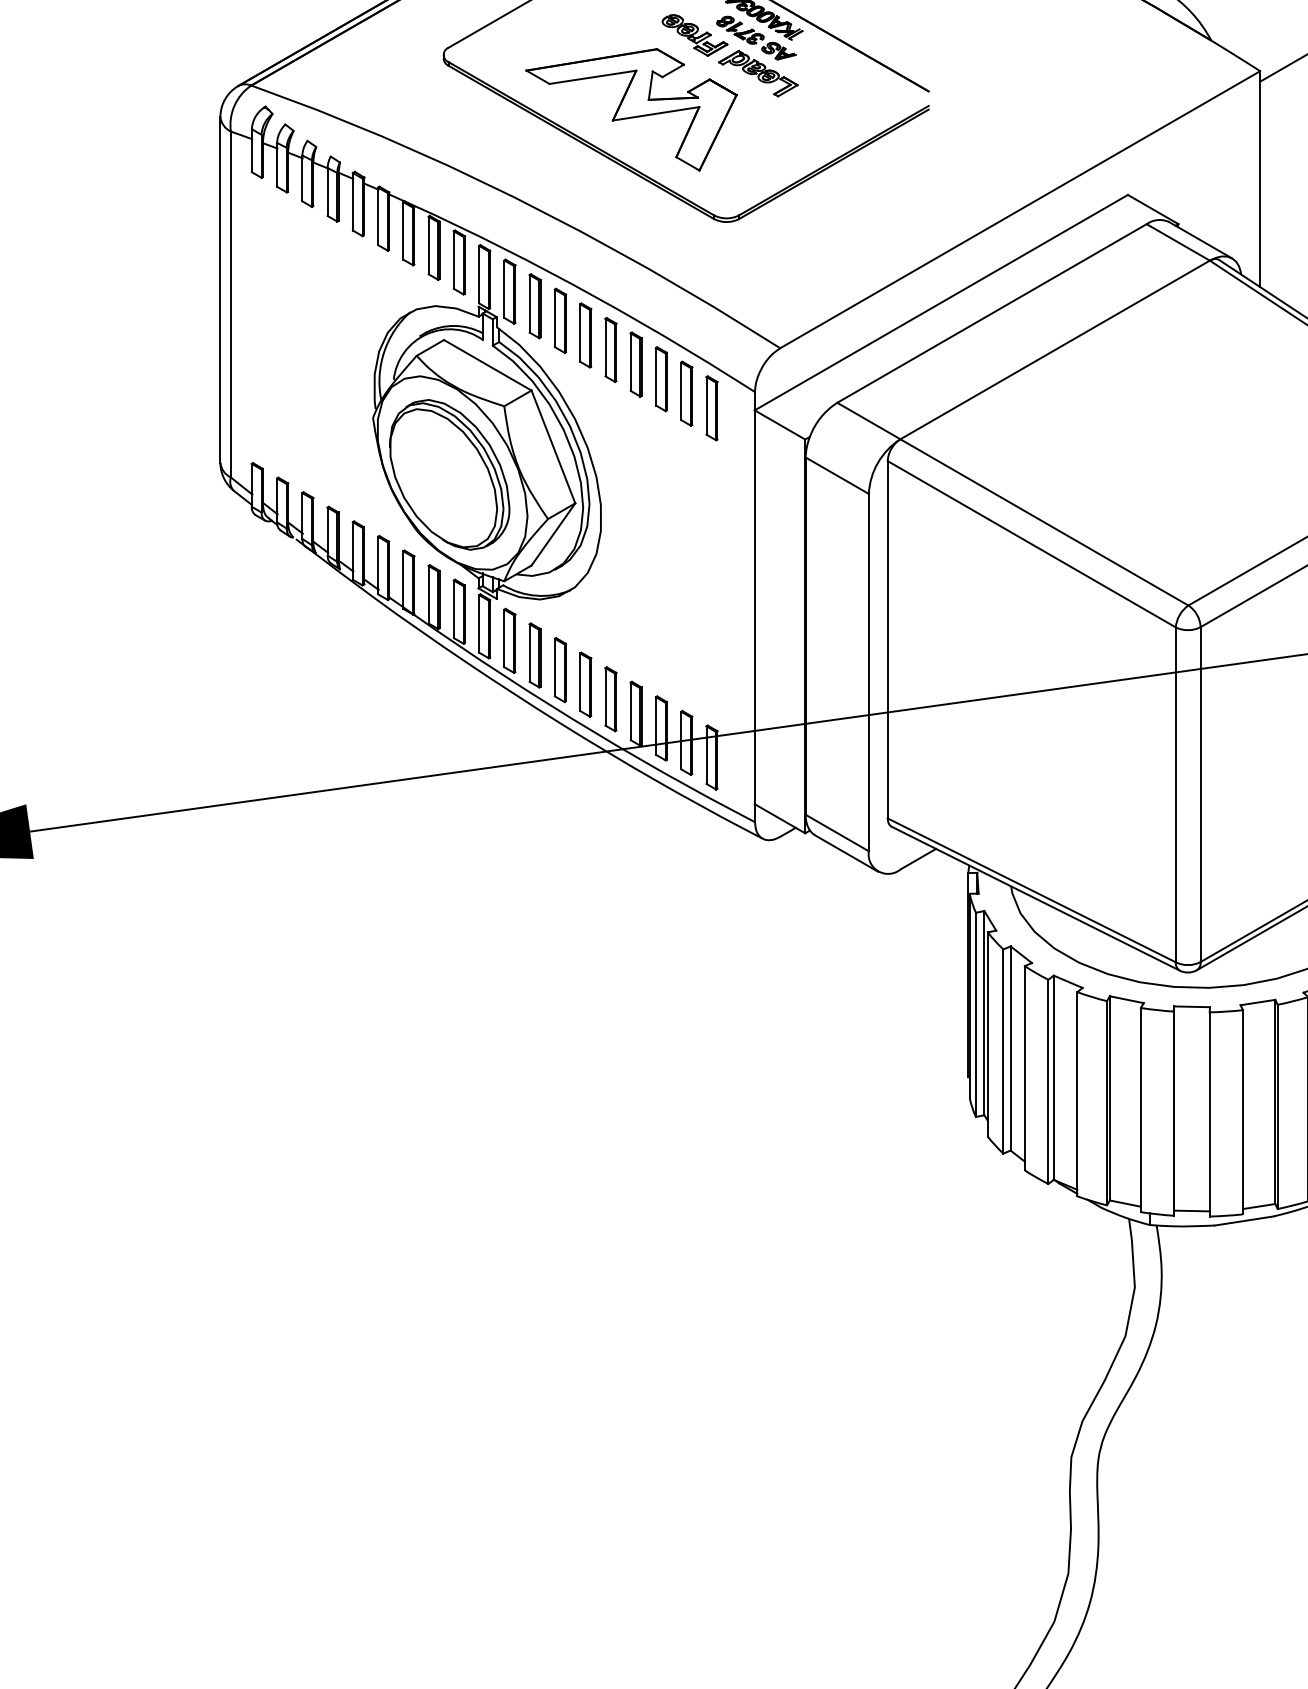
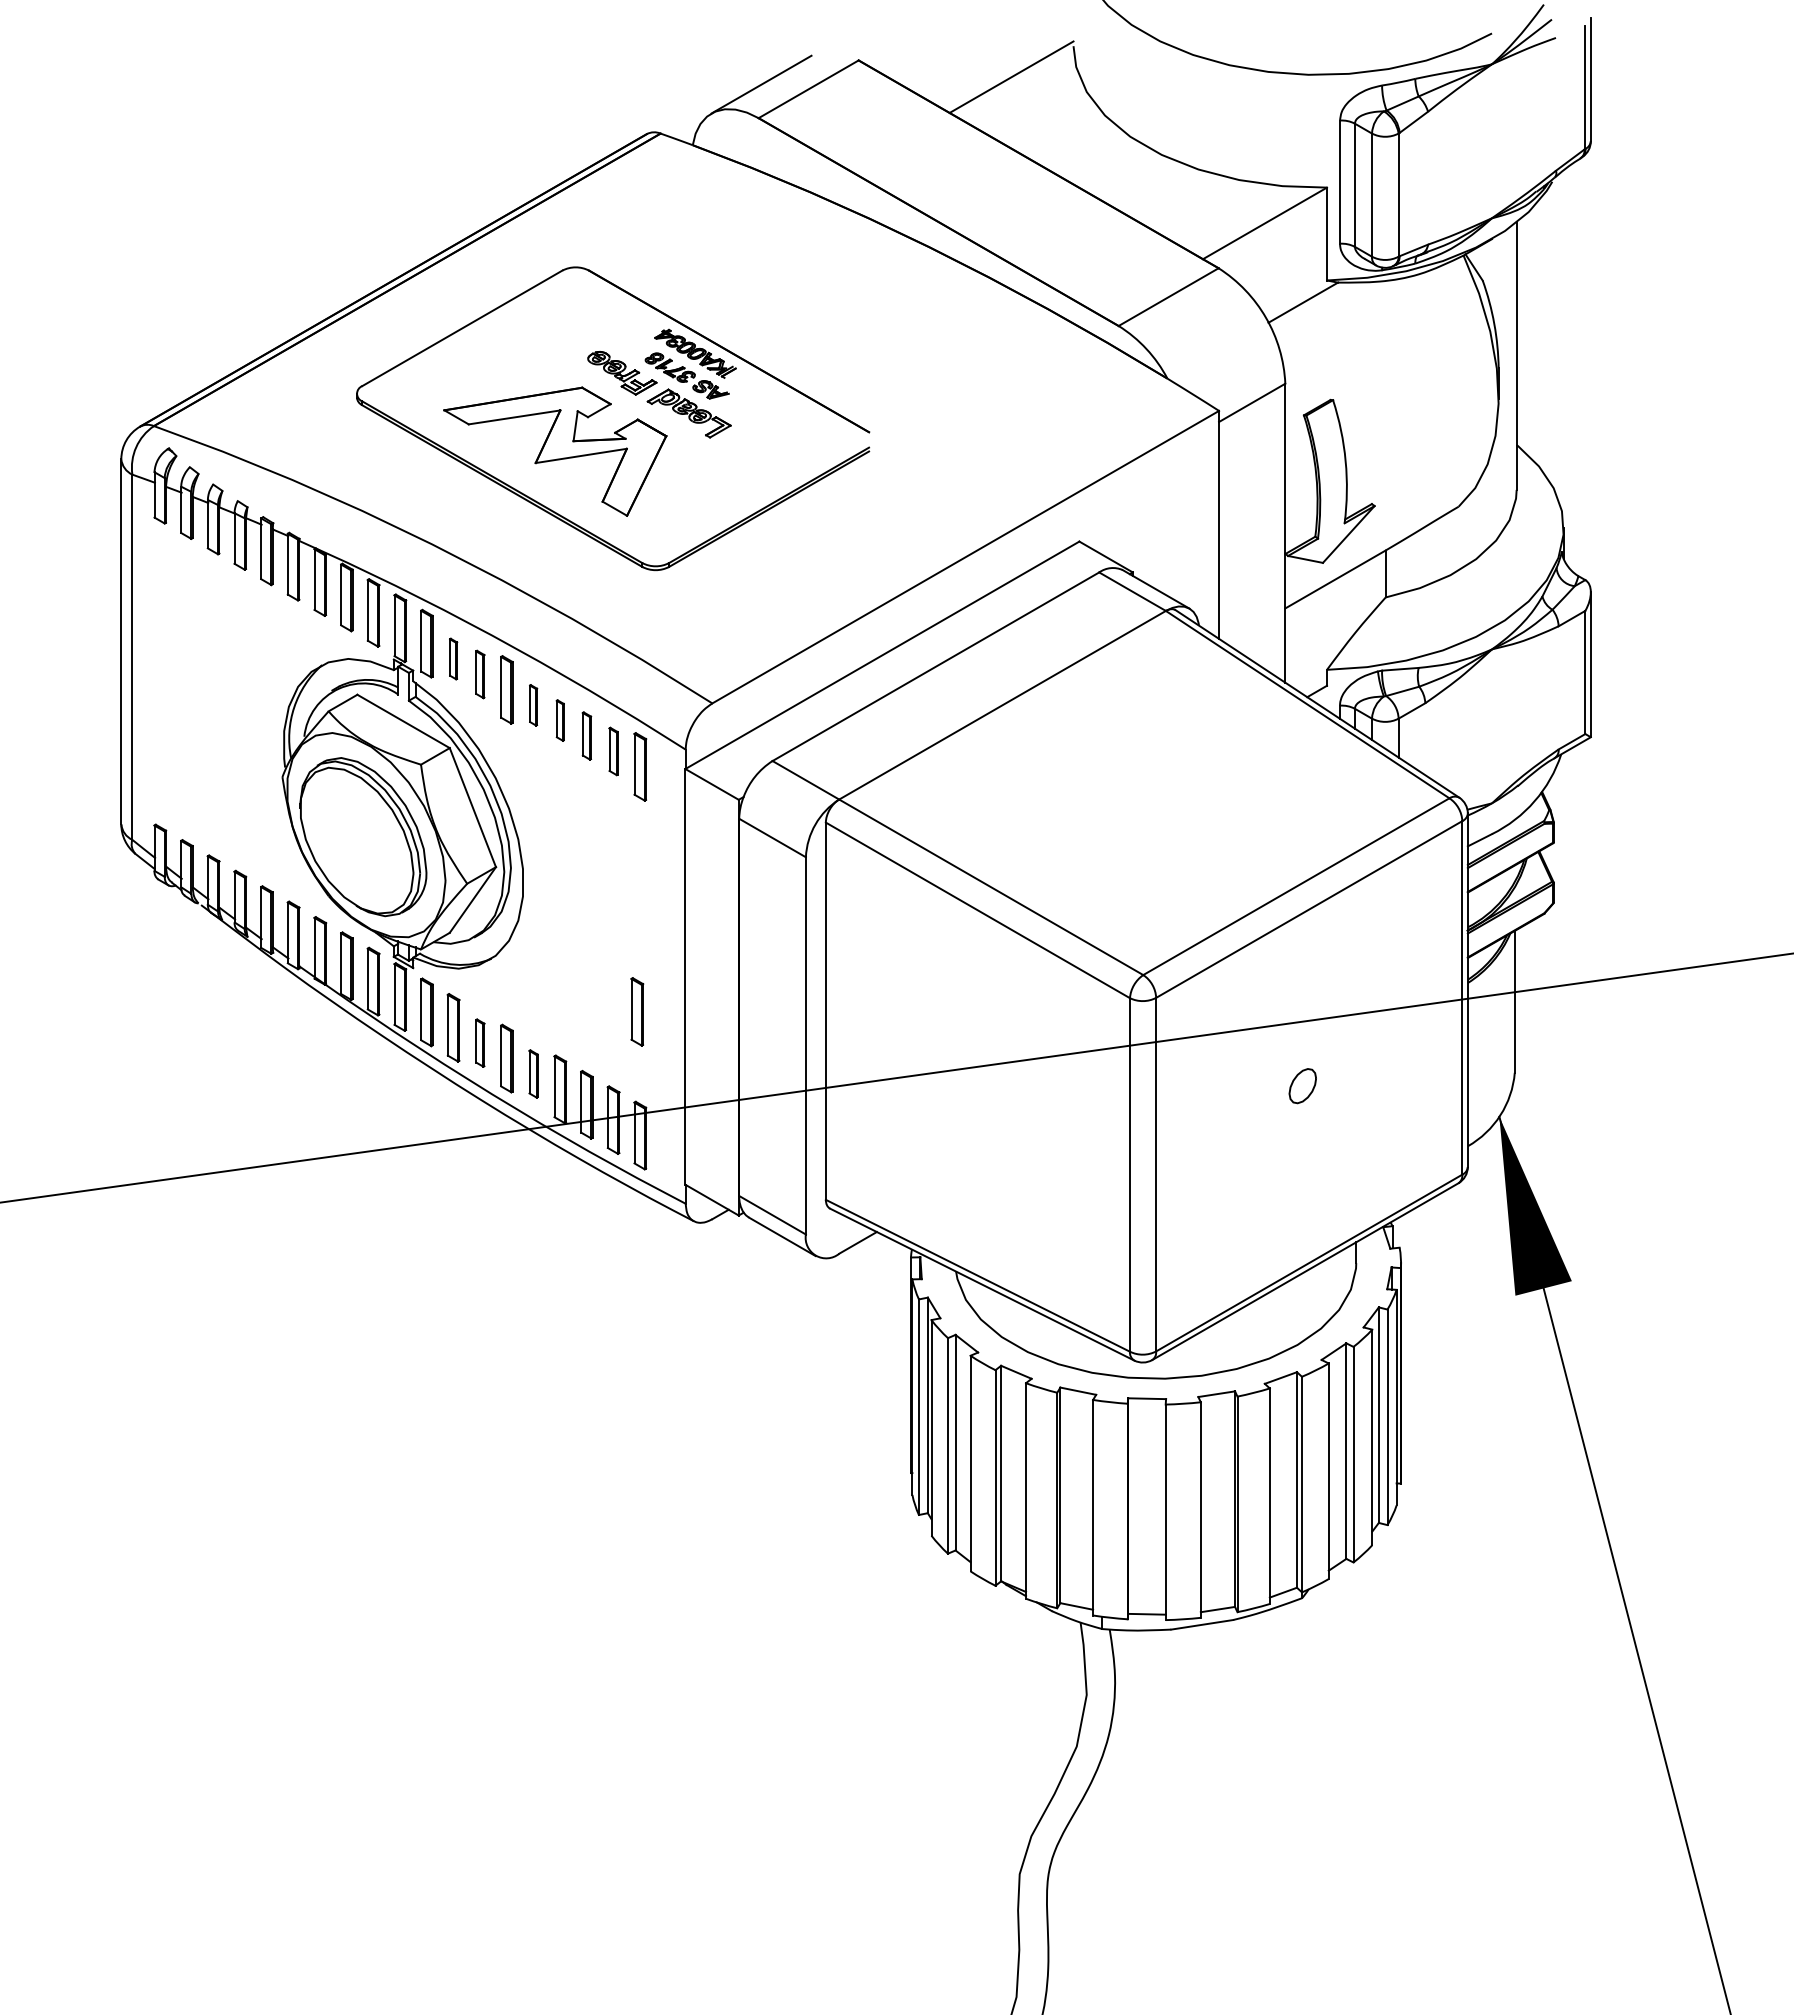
part: (535, 305) -> (453, 658), size x0.6
part: (560, 320) -> (480, 674), size x0.7
part: (610, 350) -> (533, 705), size x0.6
part: (636, 364) -> (560, 720), size x0.6
part: (661, 378) -> (586, 735), size x0.7
part: (686, 393) -> (613, 751), size x0.7
part: (709, 640) -> (637, 1011), added
part: (560, 669) -> (480, 1042), size x0.7
part: (610, 698) -> (533, 1073), size x0.7

